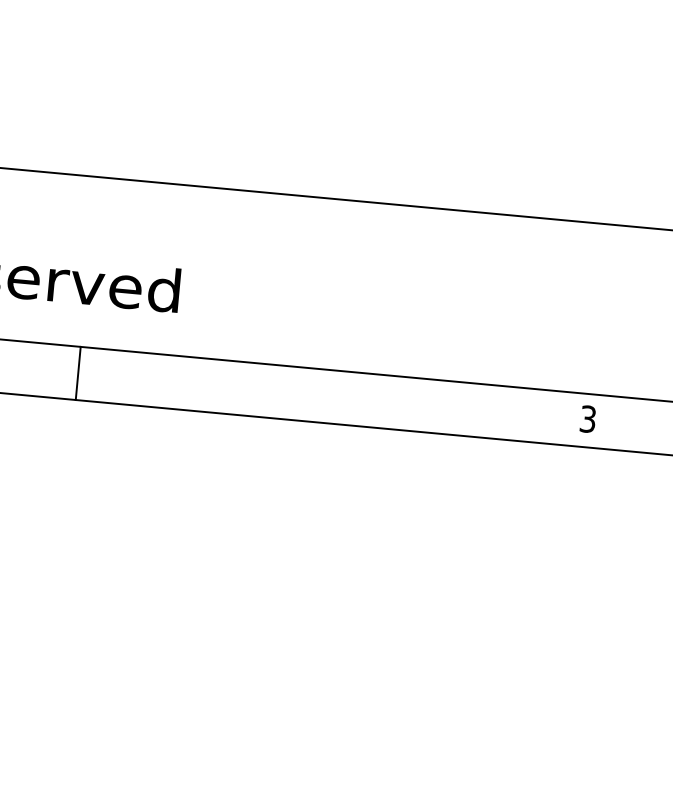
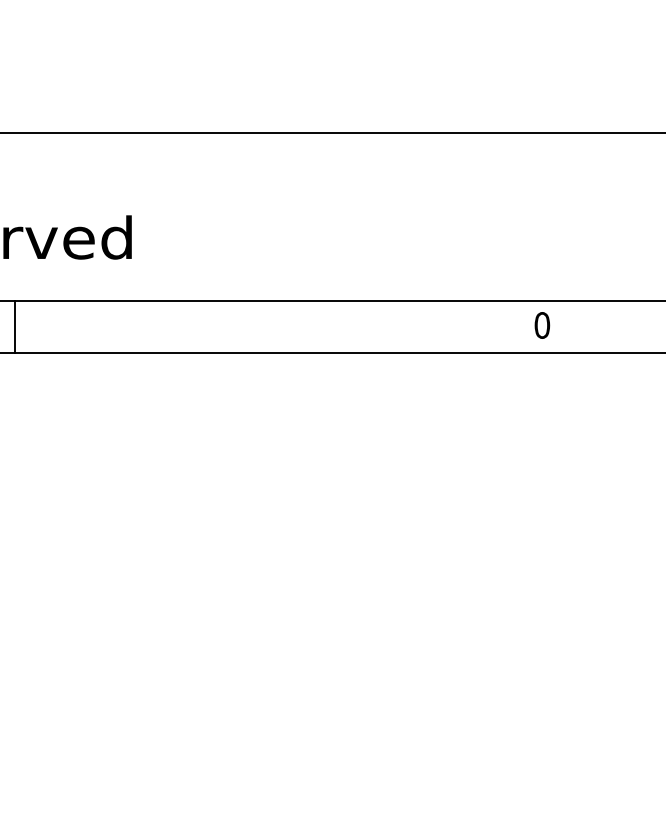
line: (78, 373) -> (15, 326), moved
text: (588, 419) -> (542, 325), 3 -> 0

